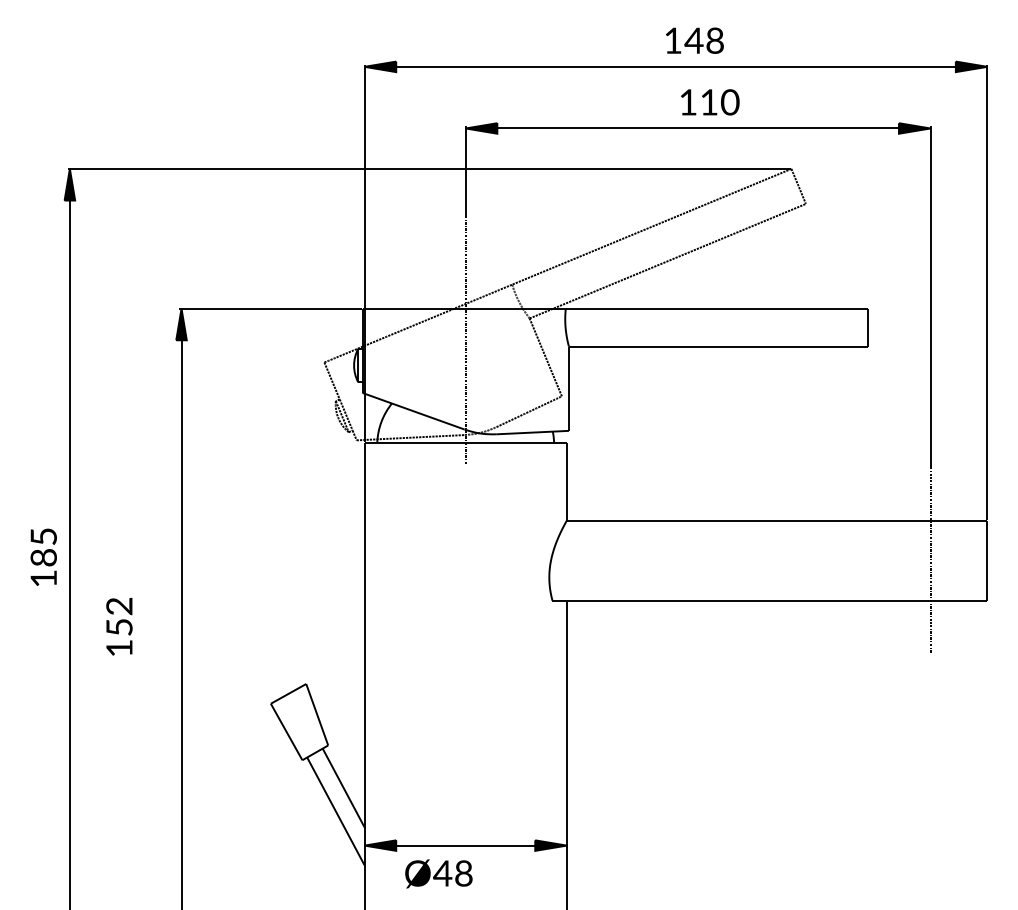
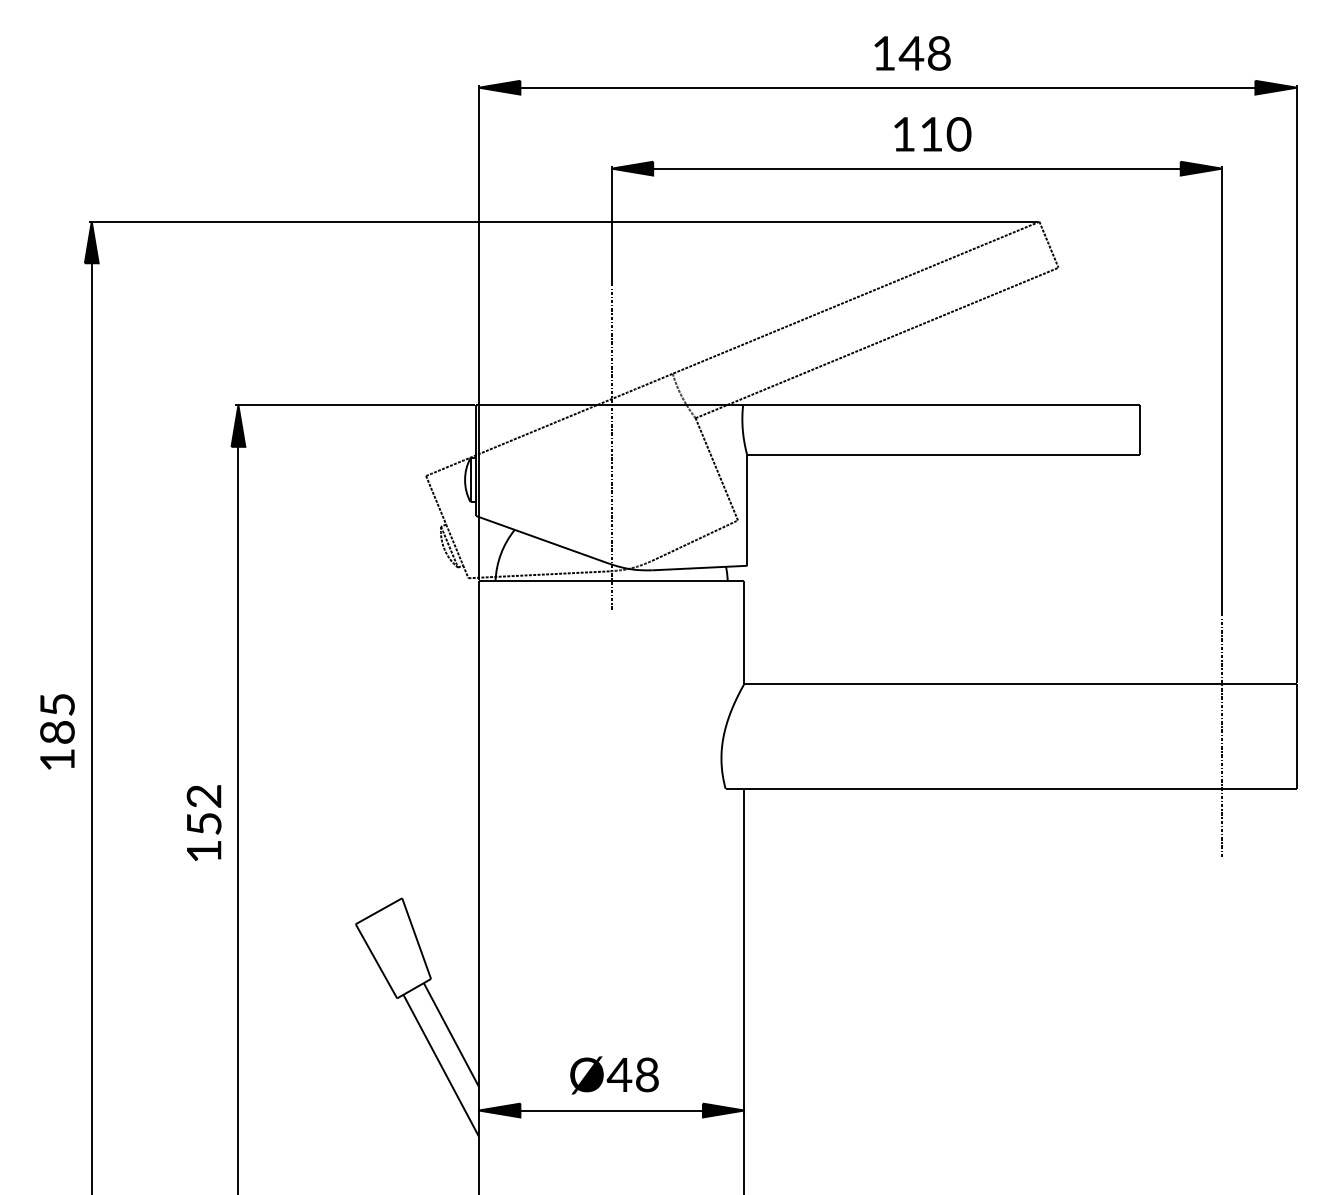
text: (119, 626) -> (204, 822), moved
text: (438, 873) -> (613, 1074), moved

